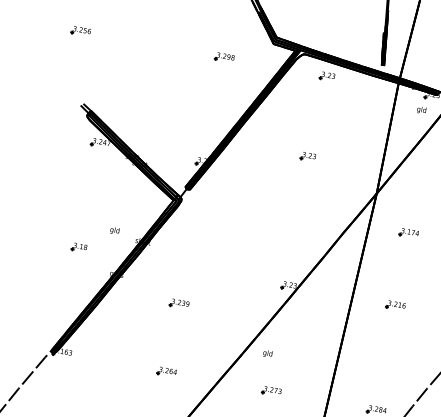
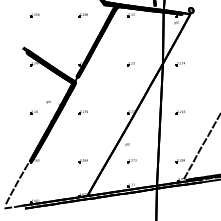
part: (79, 31) -> (34, 15), moved
part: (306, 157) -> (130, 64), moved
part: (406, 234) -> (179, 64), moved
part: (177, 303) -> (82, 112), moved

